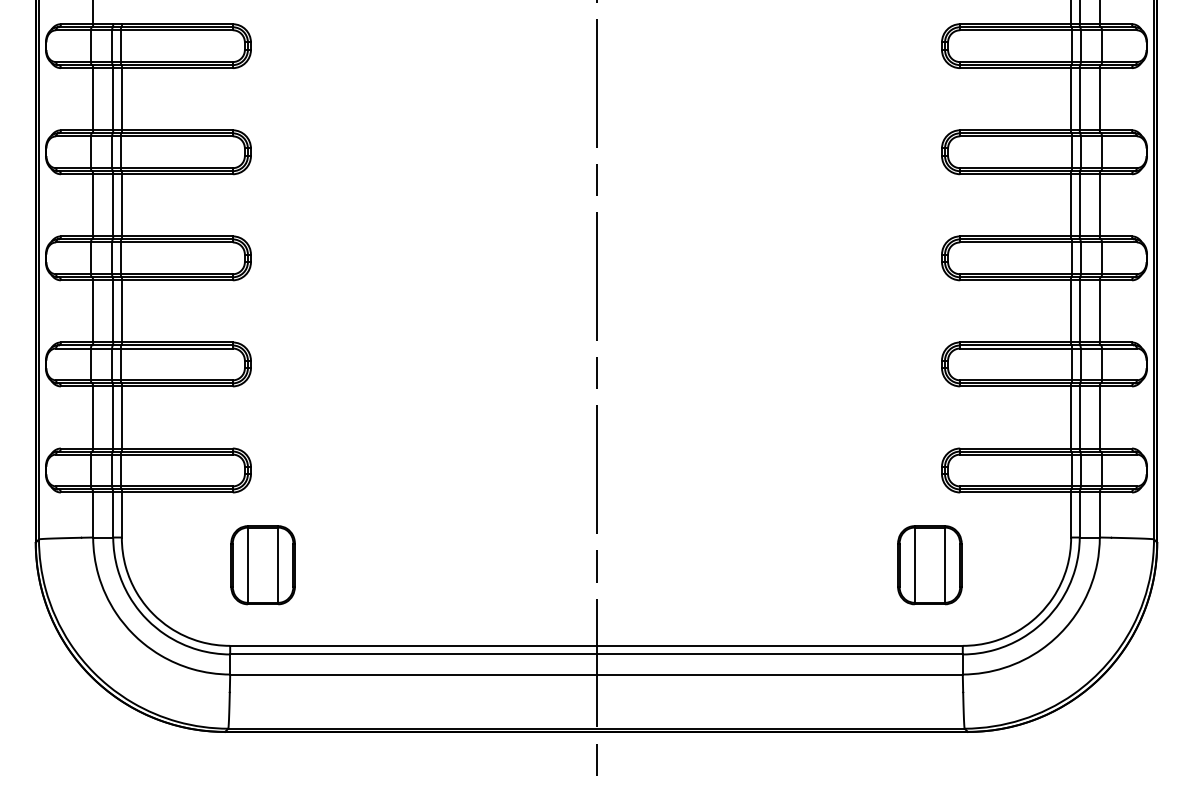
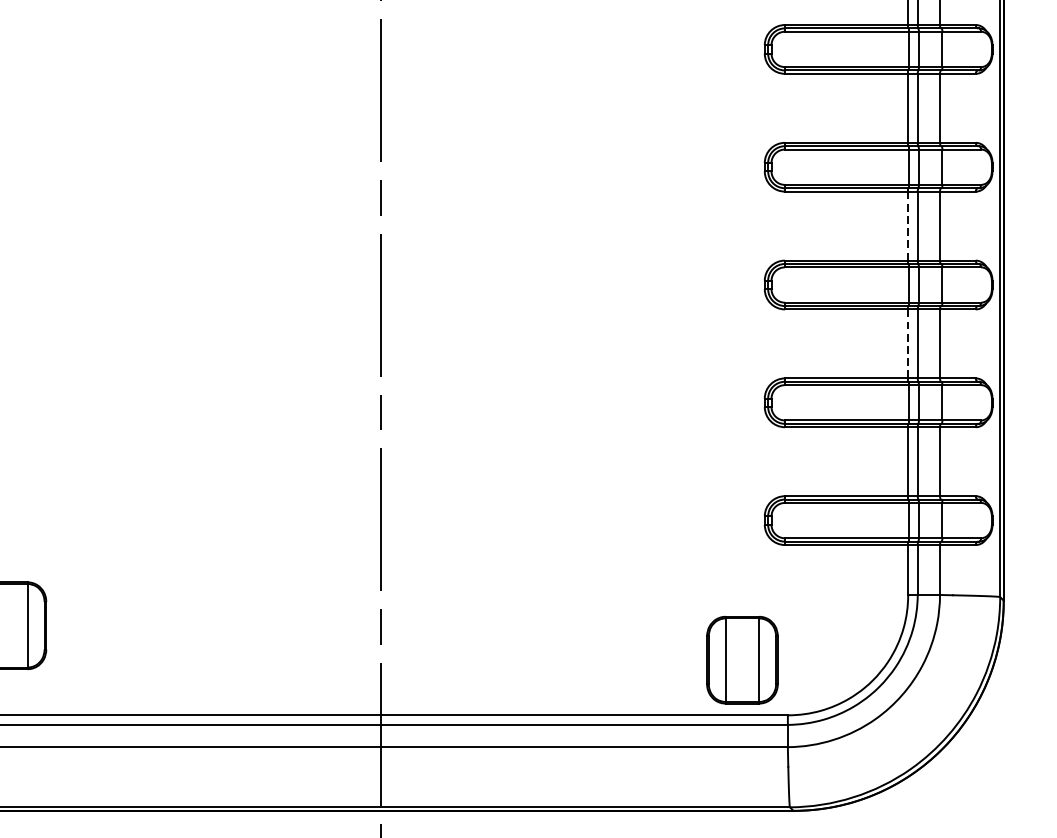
line: (1071, 205) -> (908, 226), solid -> dashed
line: (1071, 311) -> (908, 344), solid -> dashed
part: (929, 565) -> (742, 660), moved

